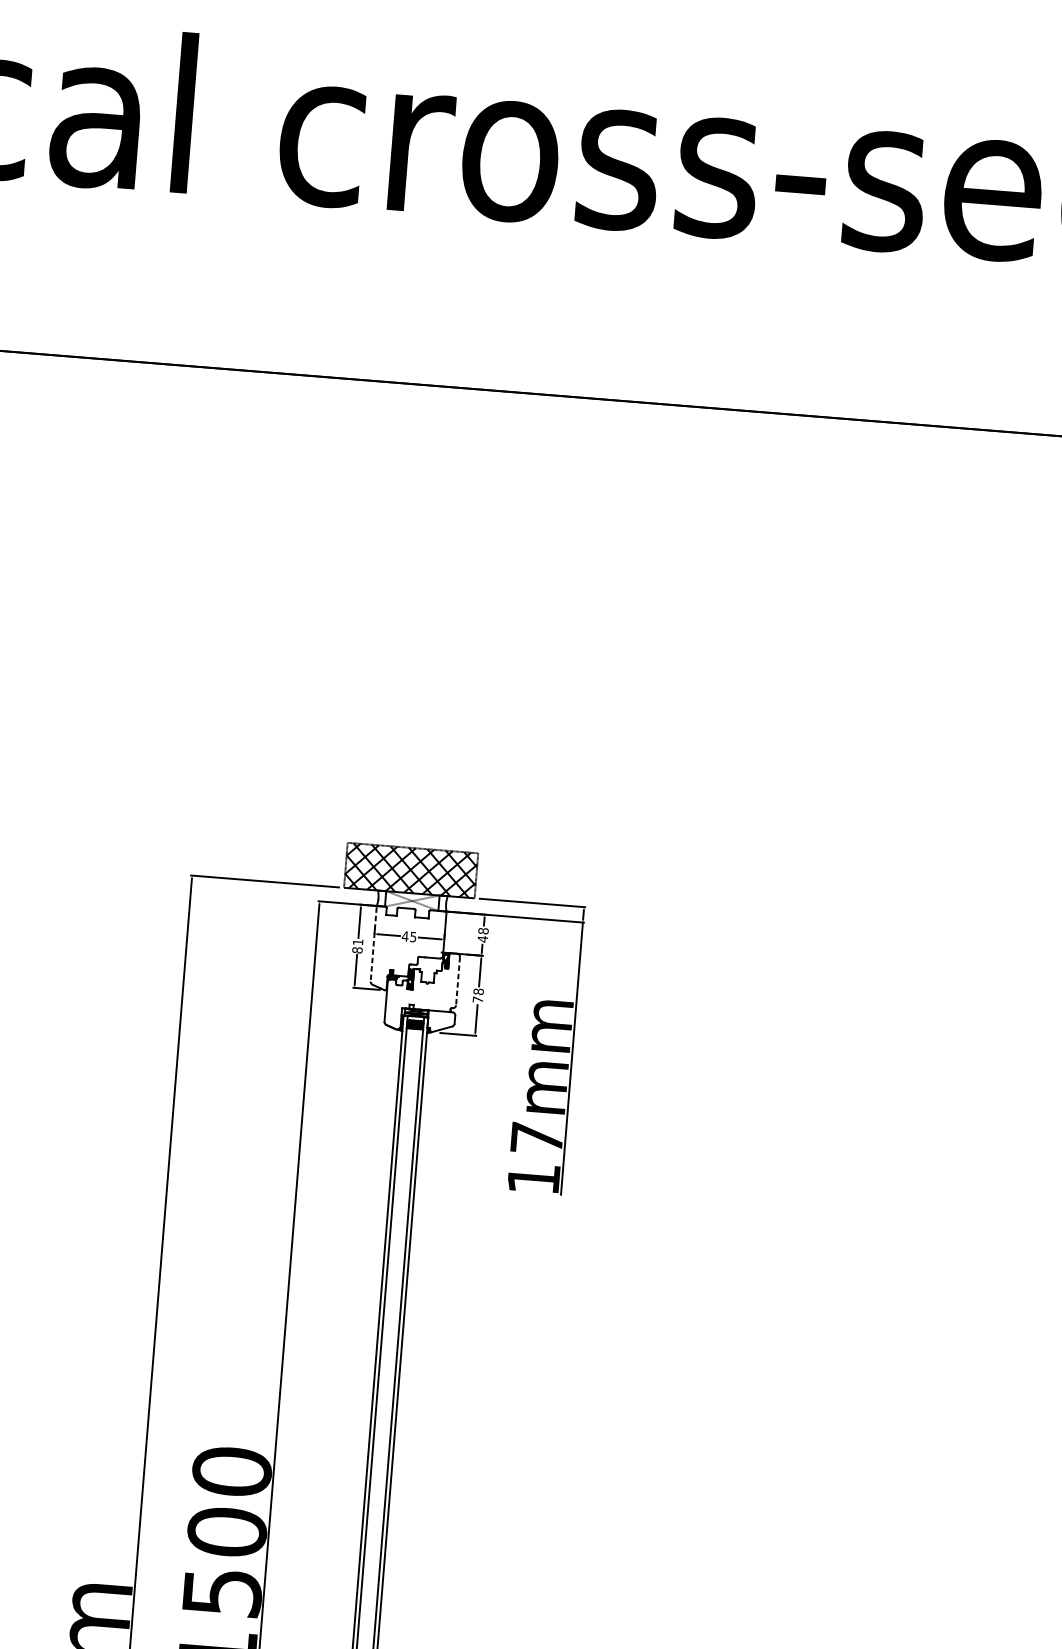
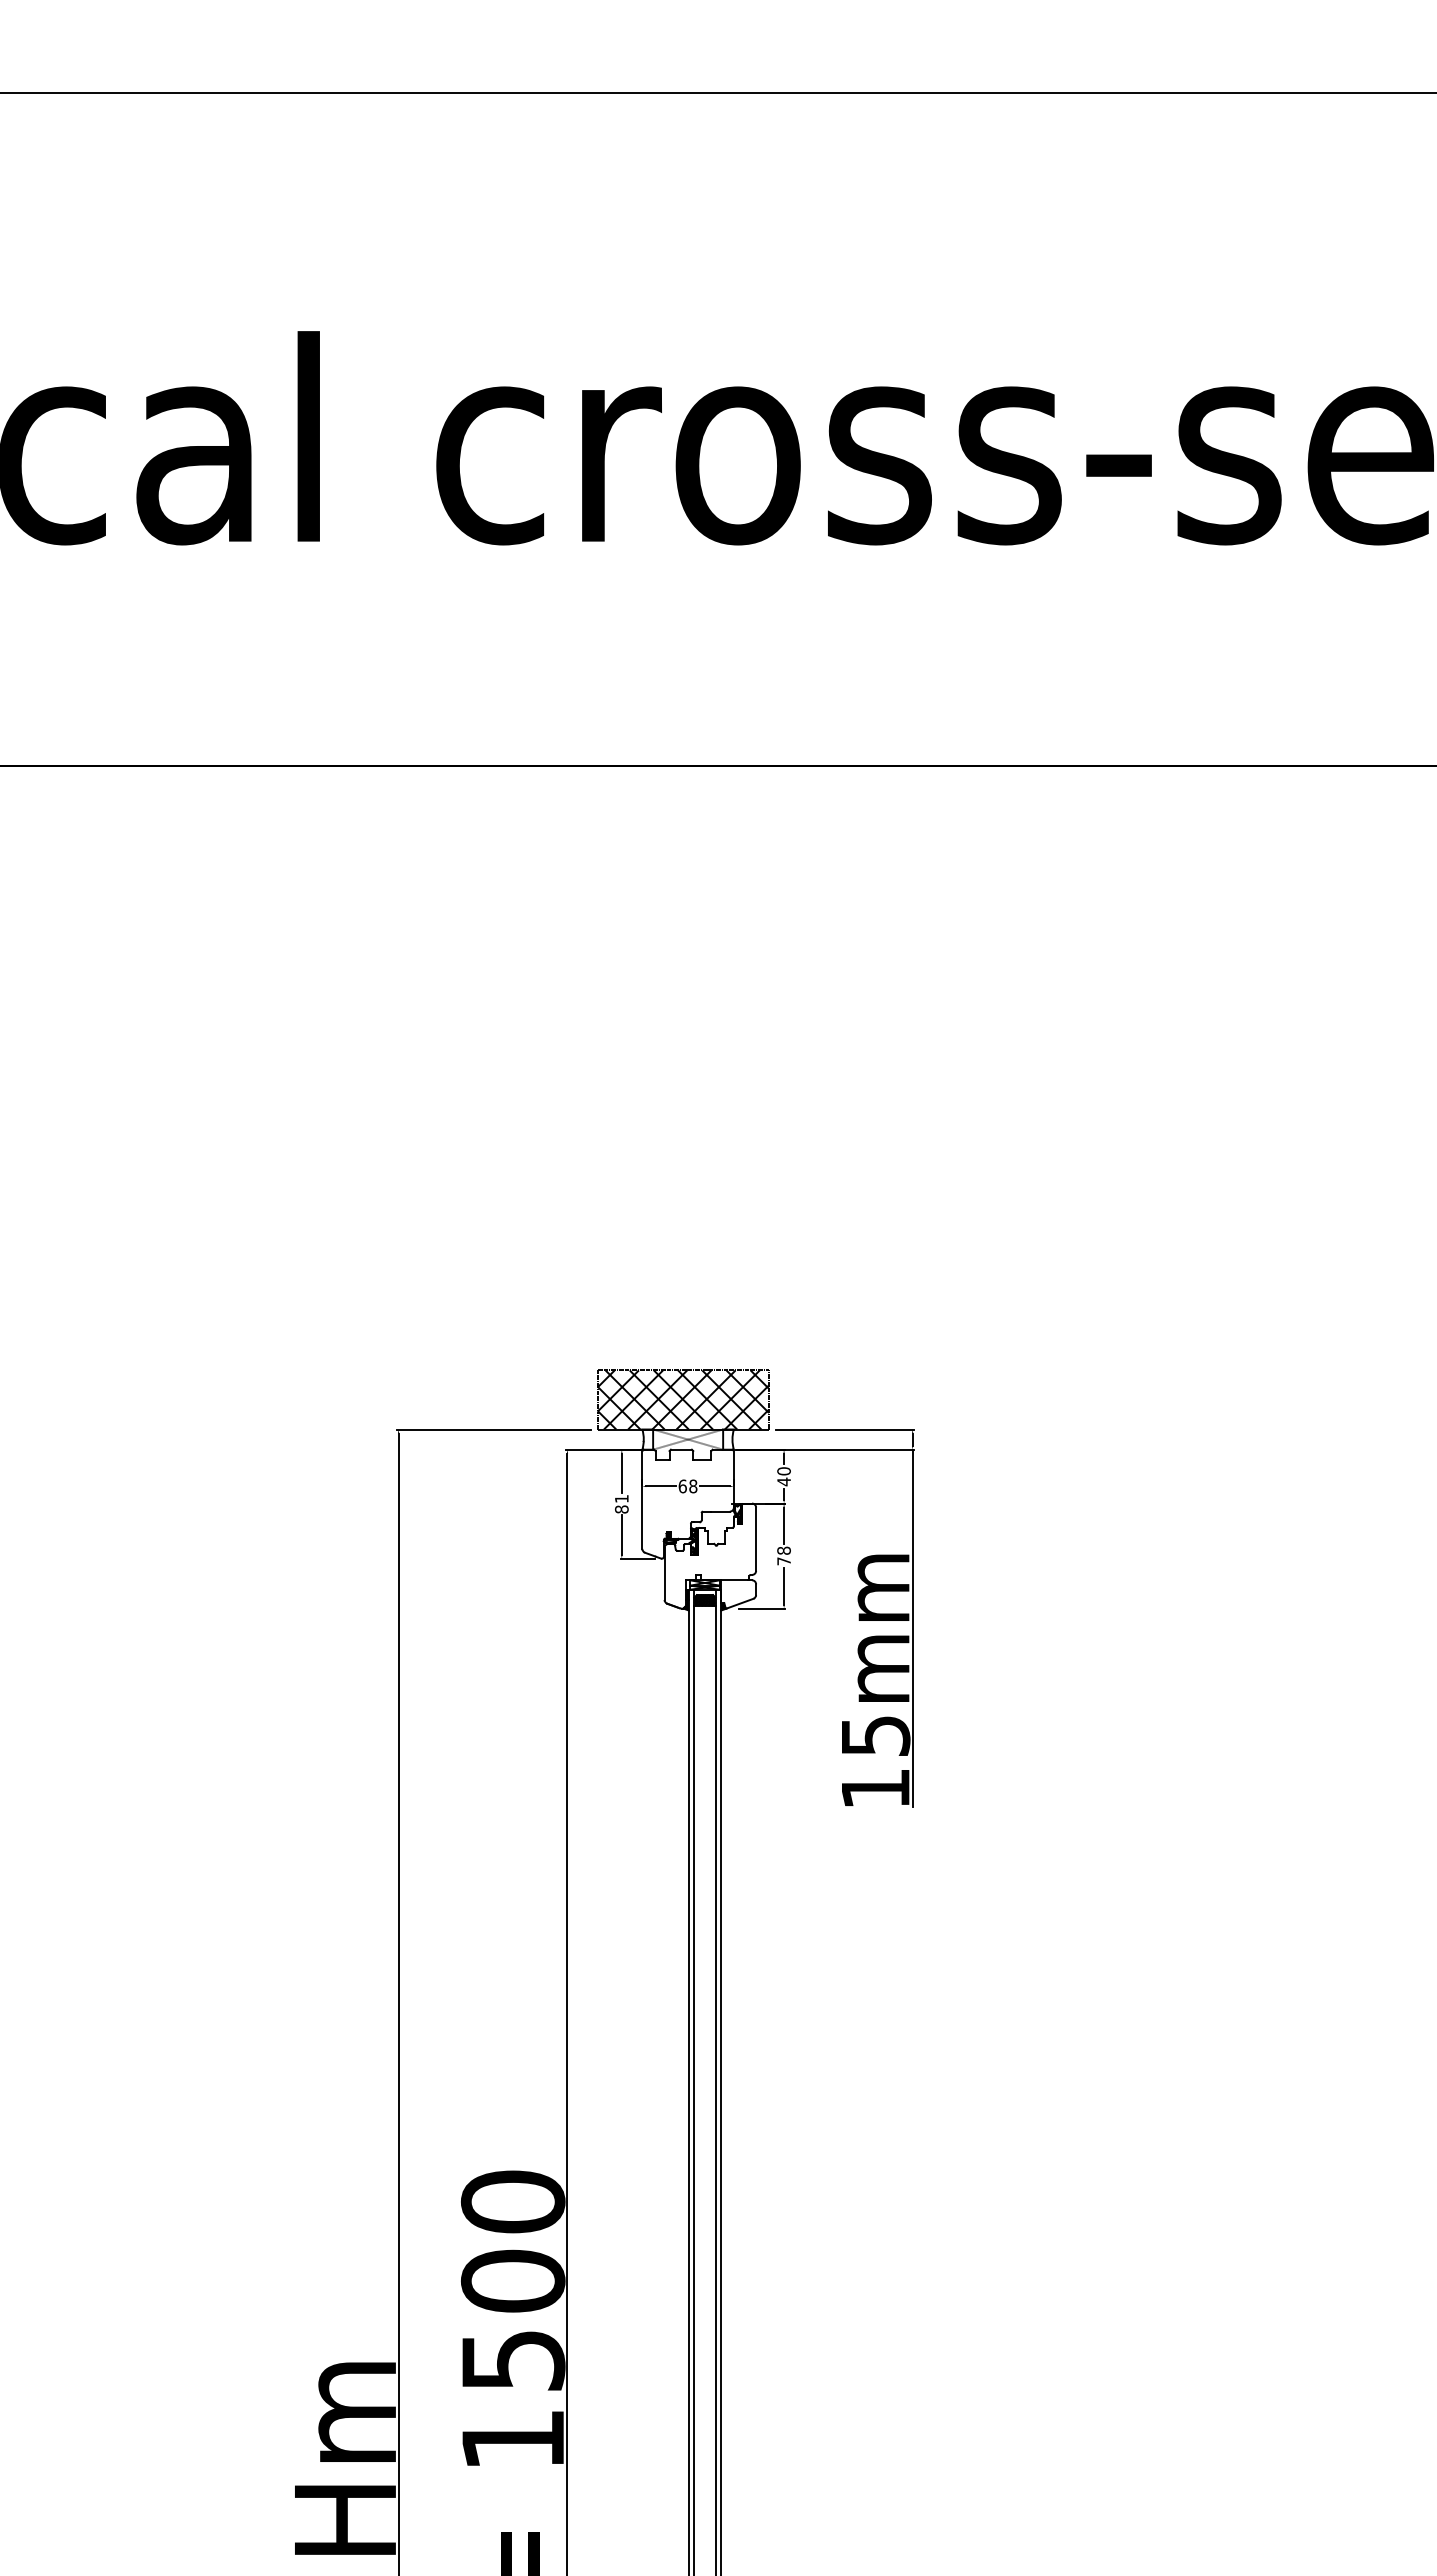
text: (483, 931) -> (783, 1471), 48 -> 40
text: (408, 936) -> (687, 1486), 45 -> 68
line: (373, 944) -> (642, 1500), dashed -> solid
line: (458, 981) -> (756, 1539), dashed -> solid
text: (537, 1138) -> (876, 1735), 17mm -> 15mm

